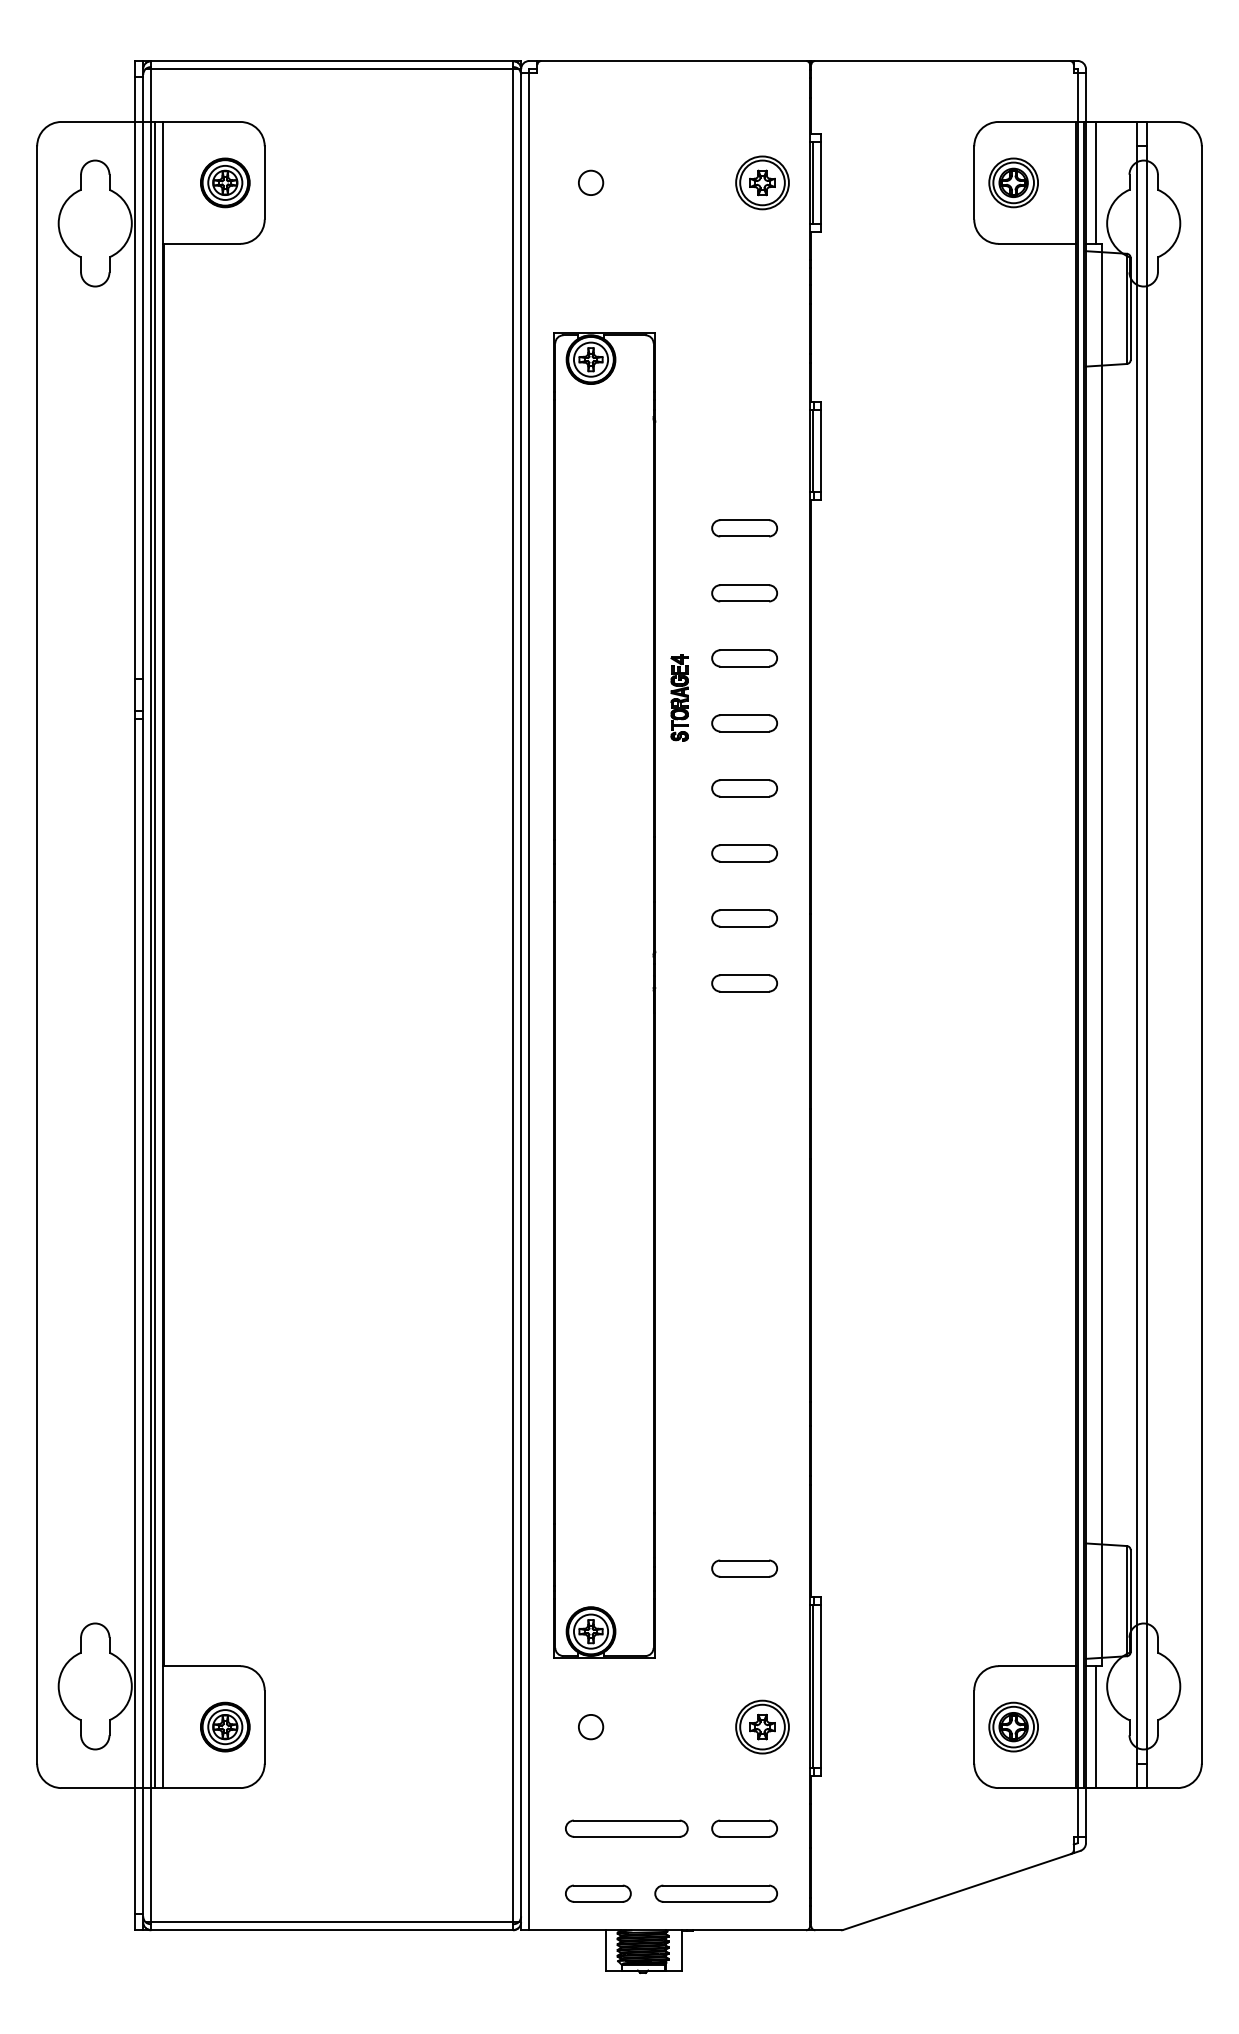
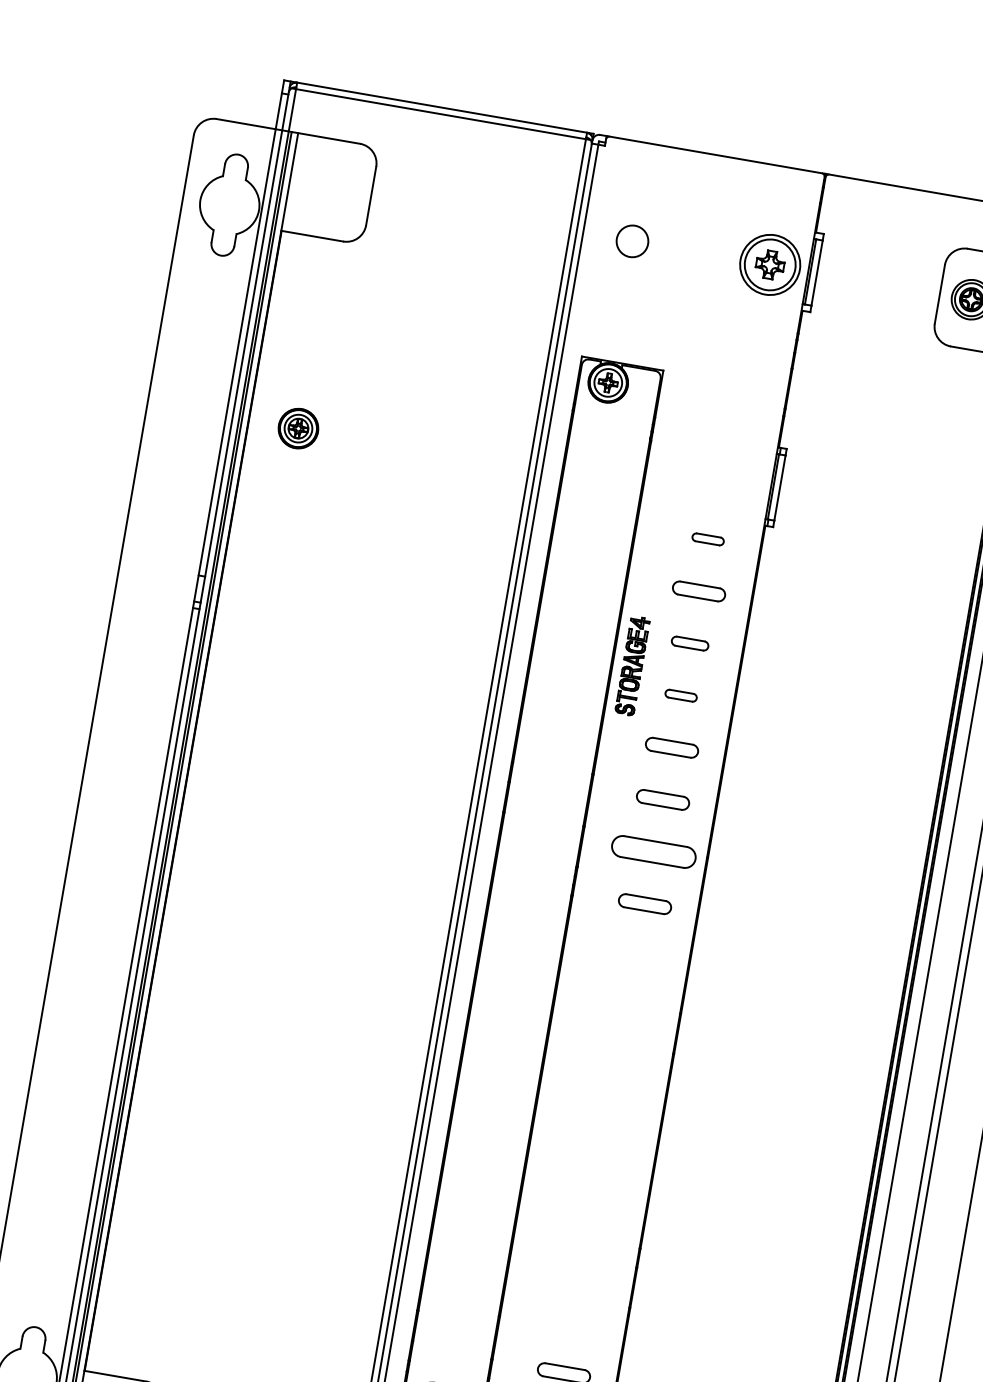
part: (225, 182) -> (298, 428), moved
circle: (591, 182) -> (633, 240), size x1.6
part: (762, 182) -> (770, 264), size x1.4
part: (744, 528) -> (707, 539), size x0.6
part: (744, 658) -> (689, 643), size x0.7
part: (679, 697) -> (632, 665), size x1.4
part: (744, 723) -> (680, 695), size x0.6
part: (744, 918) -> (653, 852), size x1.6

